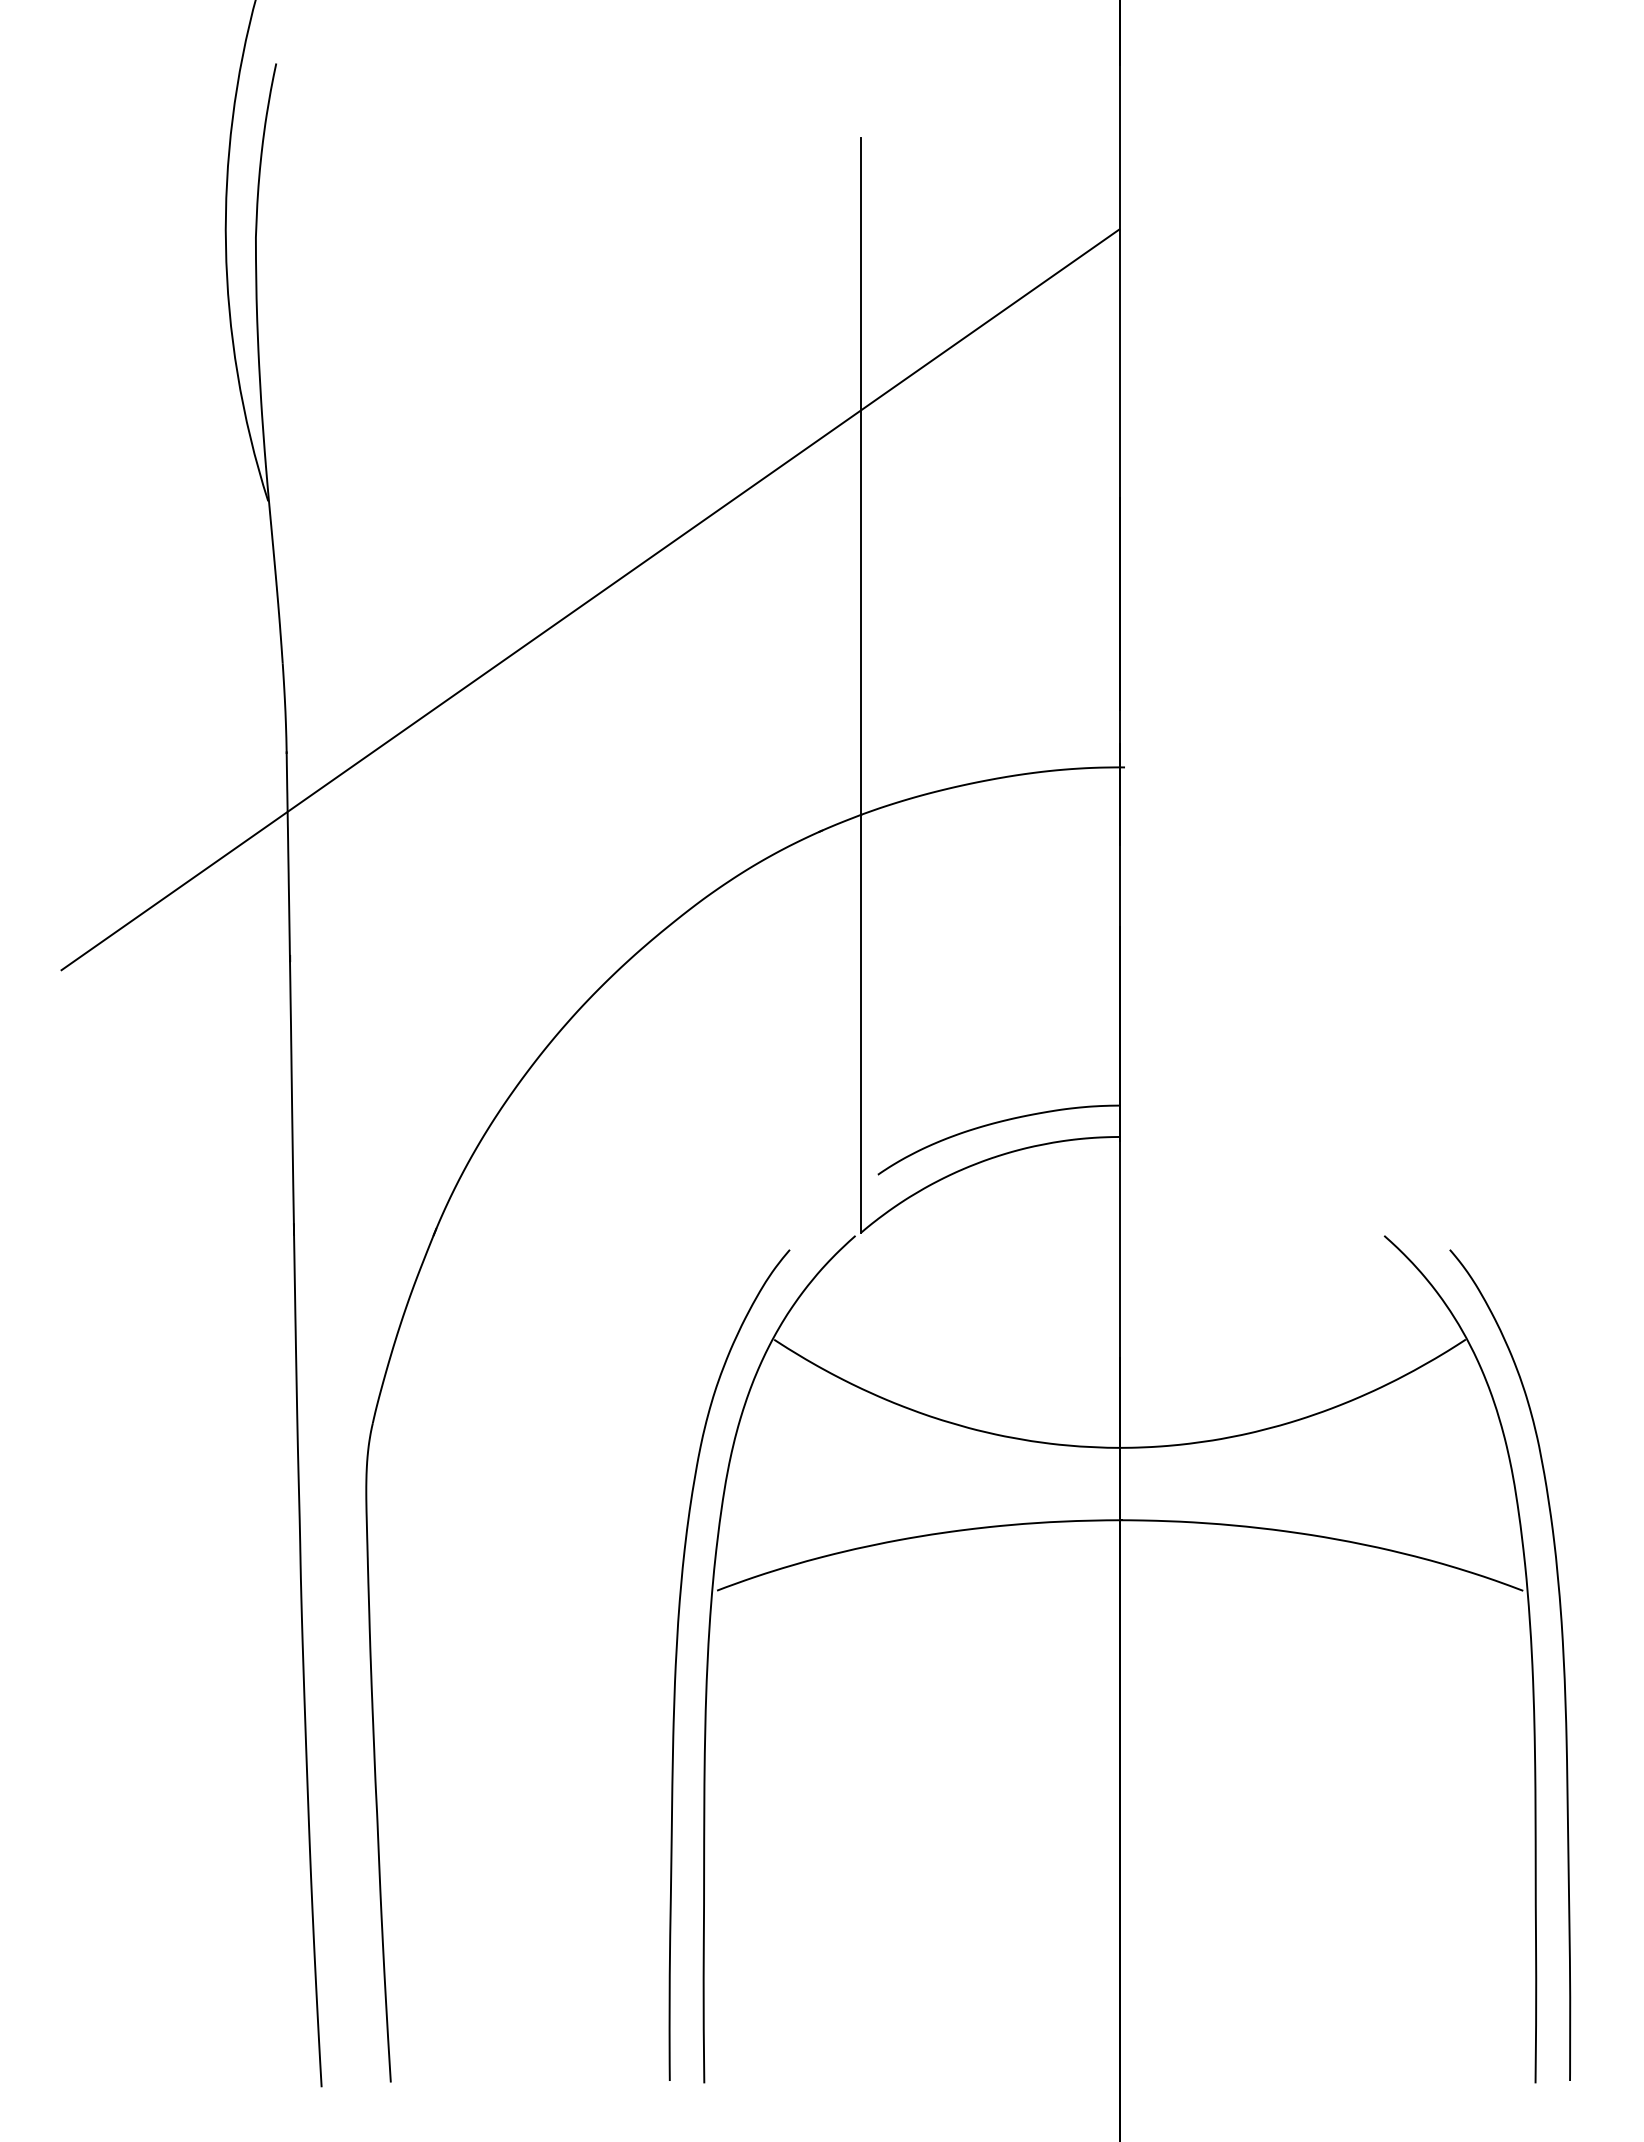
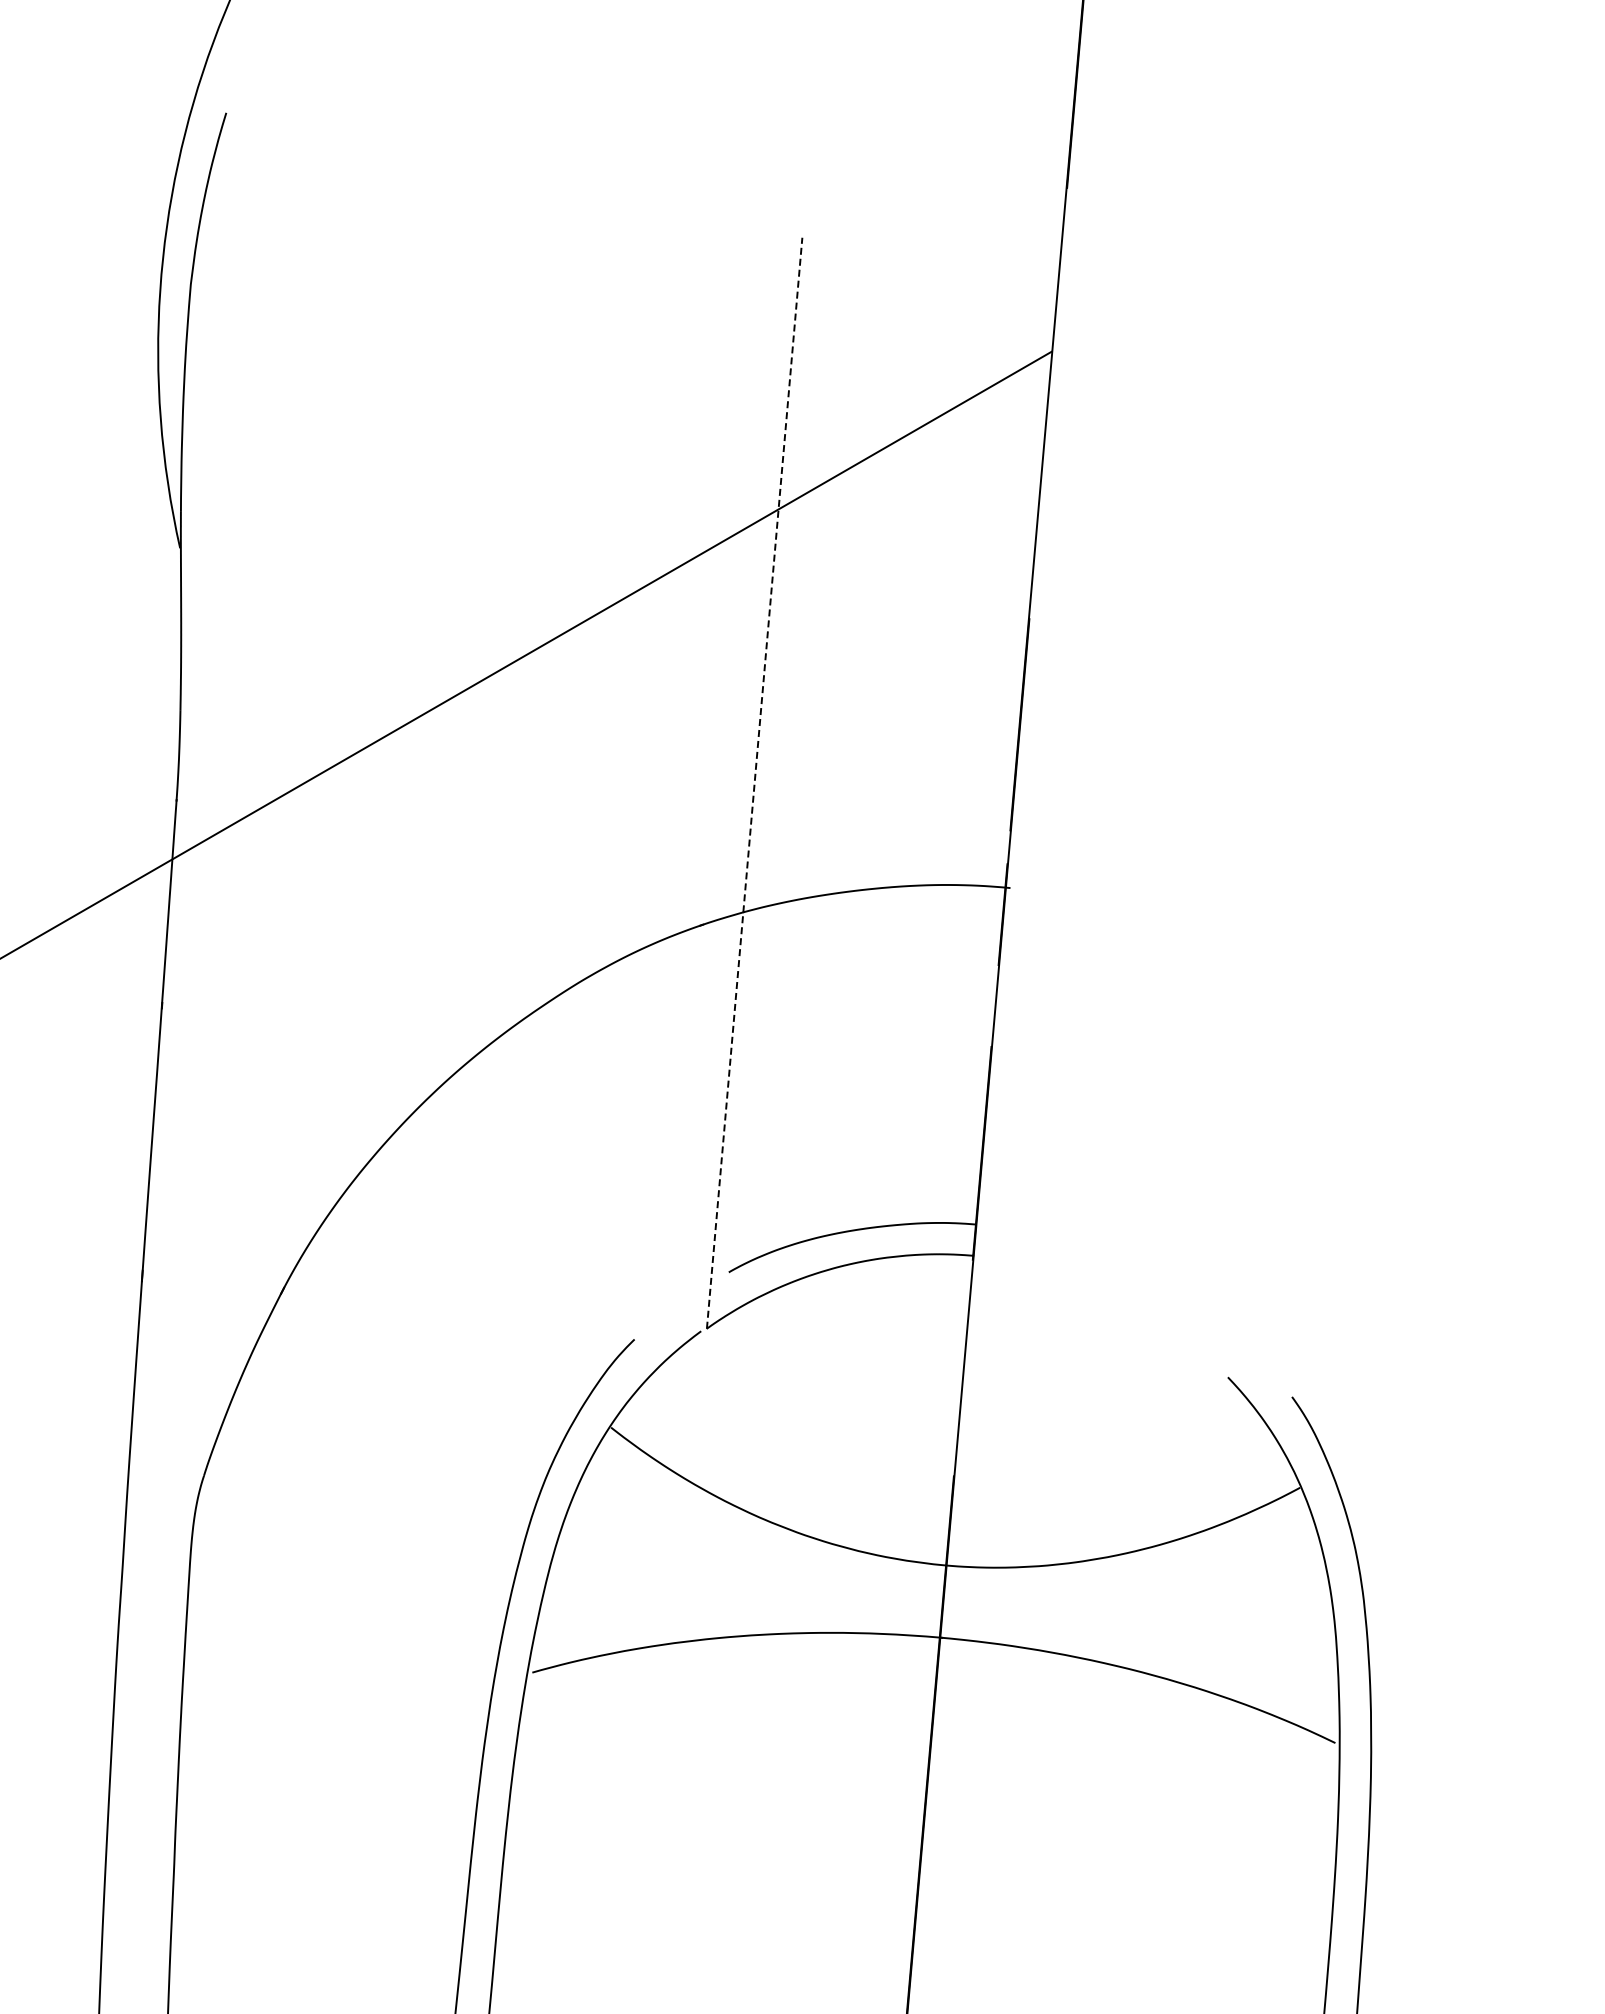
line: (861, 685) -> (755, 783), solid -> dashed

